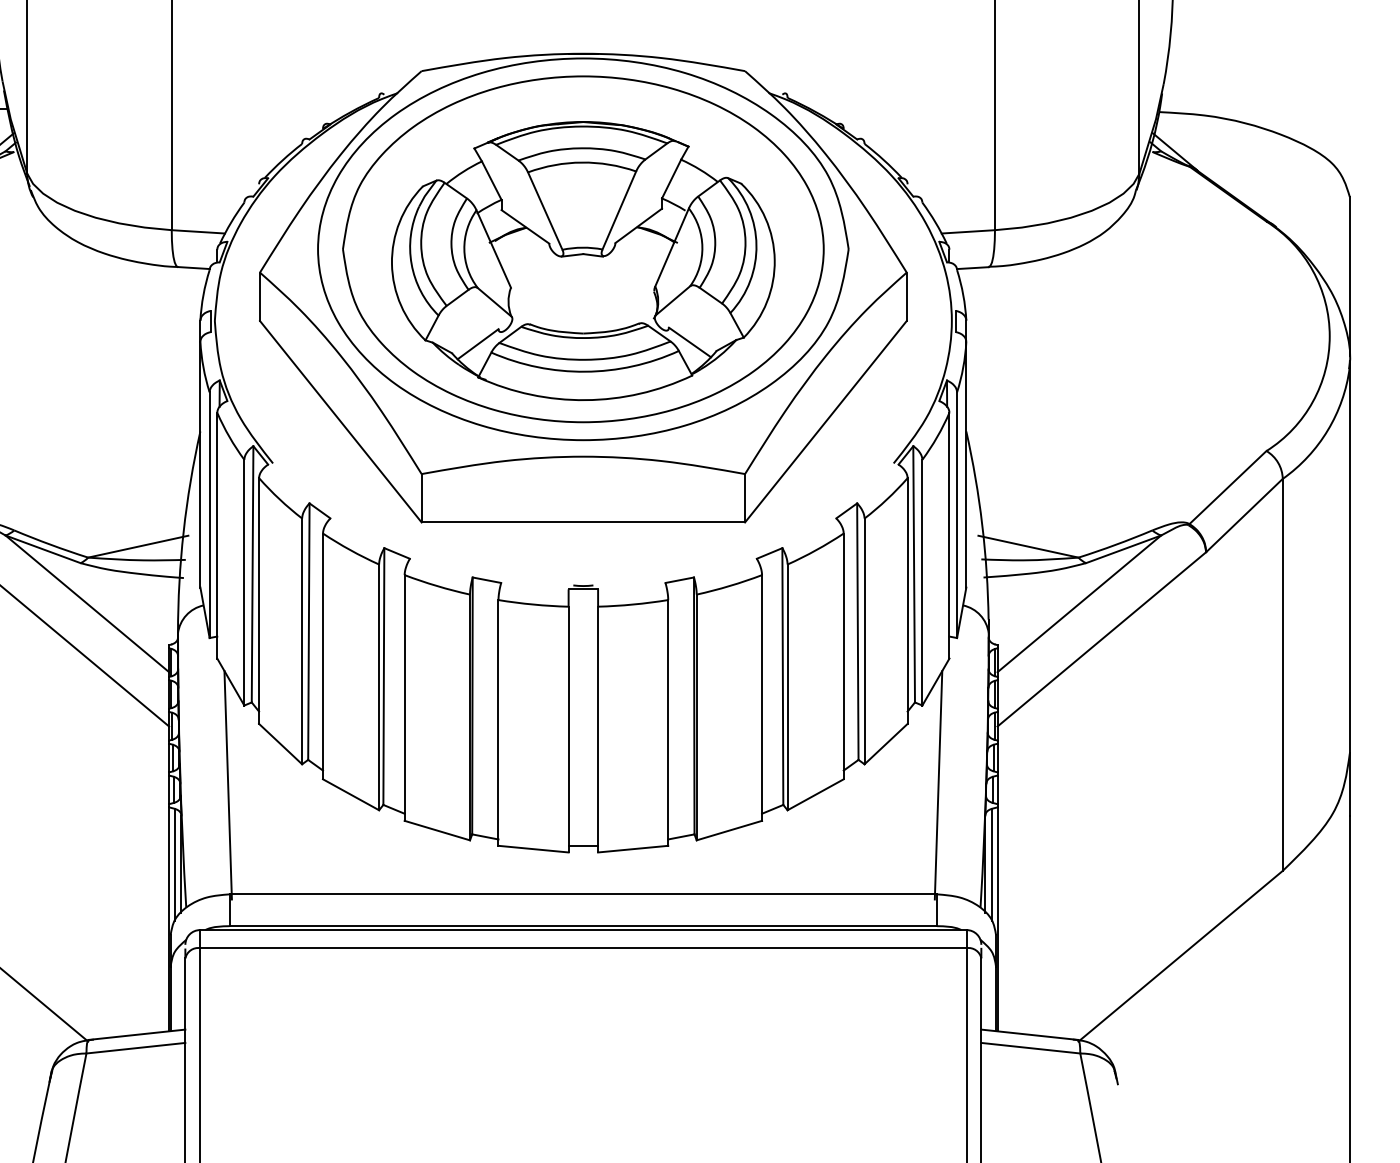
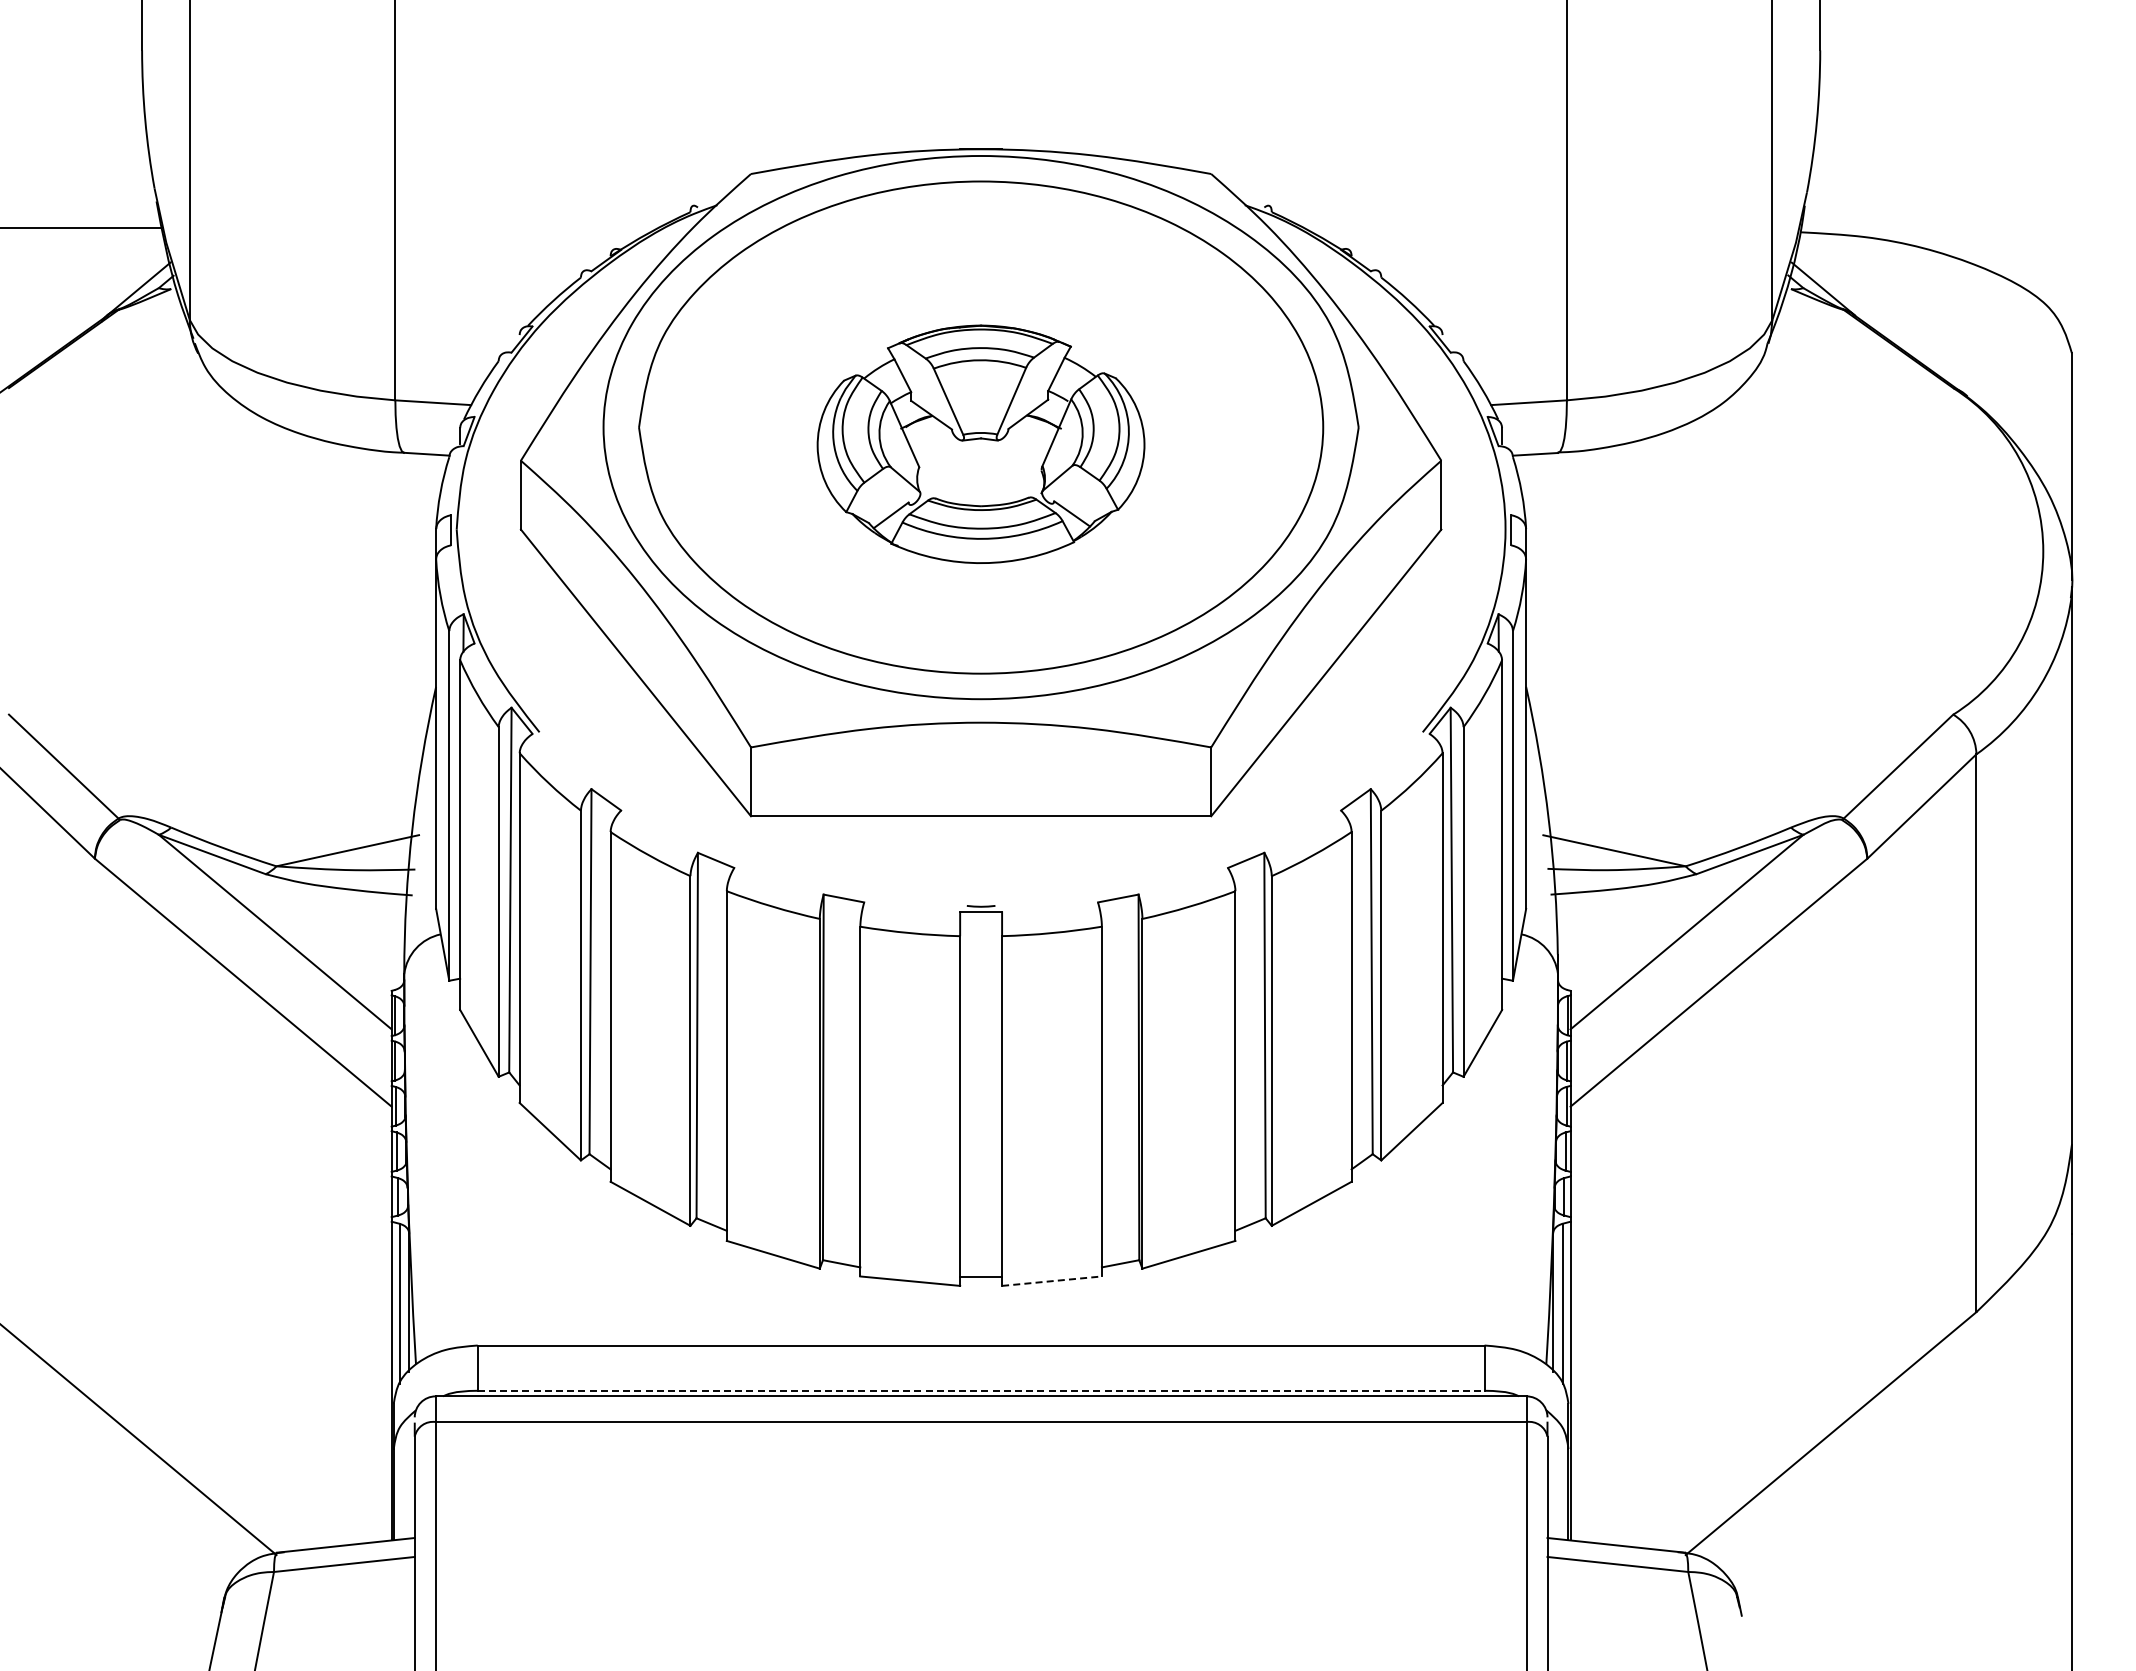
part: (582, 261) -> (980, 444), size x0.6
line: (228, 784) -> (475, 1189), removed
line: (938, 784) -> (1486, 1189), removed
line: (633, 849) -> (1052, 1281), solid -> dashed
line: (583, 925) -> (981, 1390), solid -> dashed

